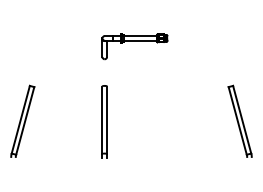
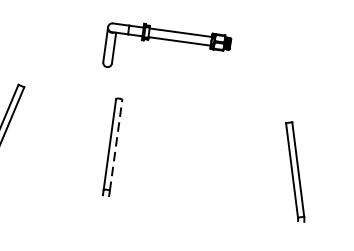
part: (134, 46) -> (166, 51), size x1.4
line: (107, 120) -> (116, 145), solid -> dashed

